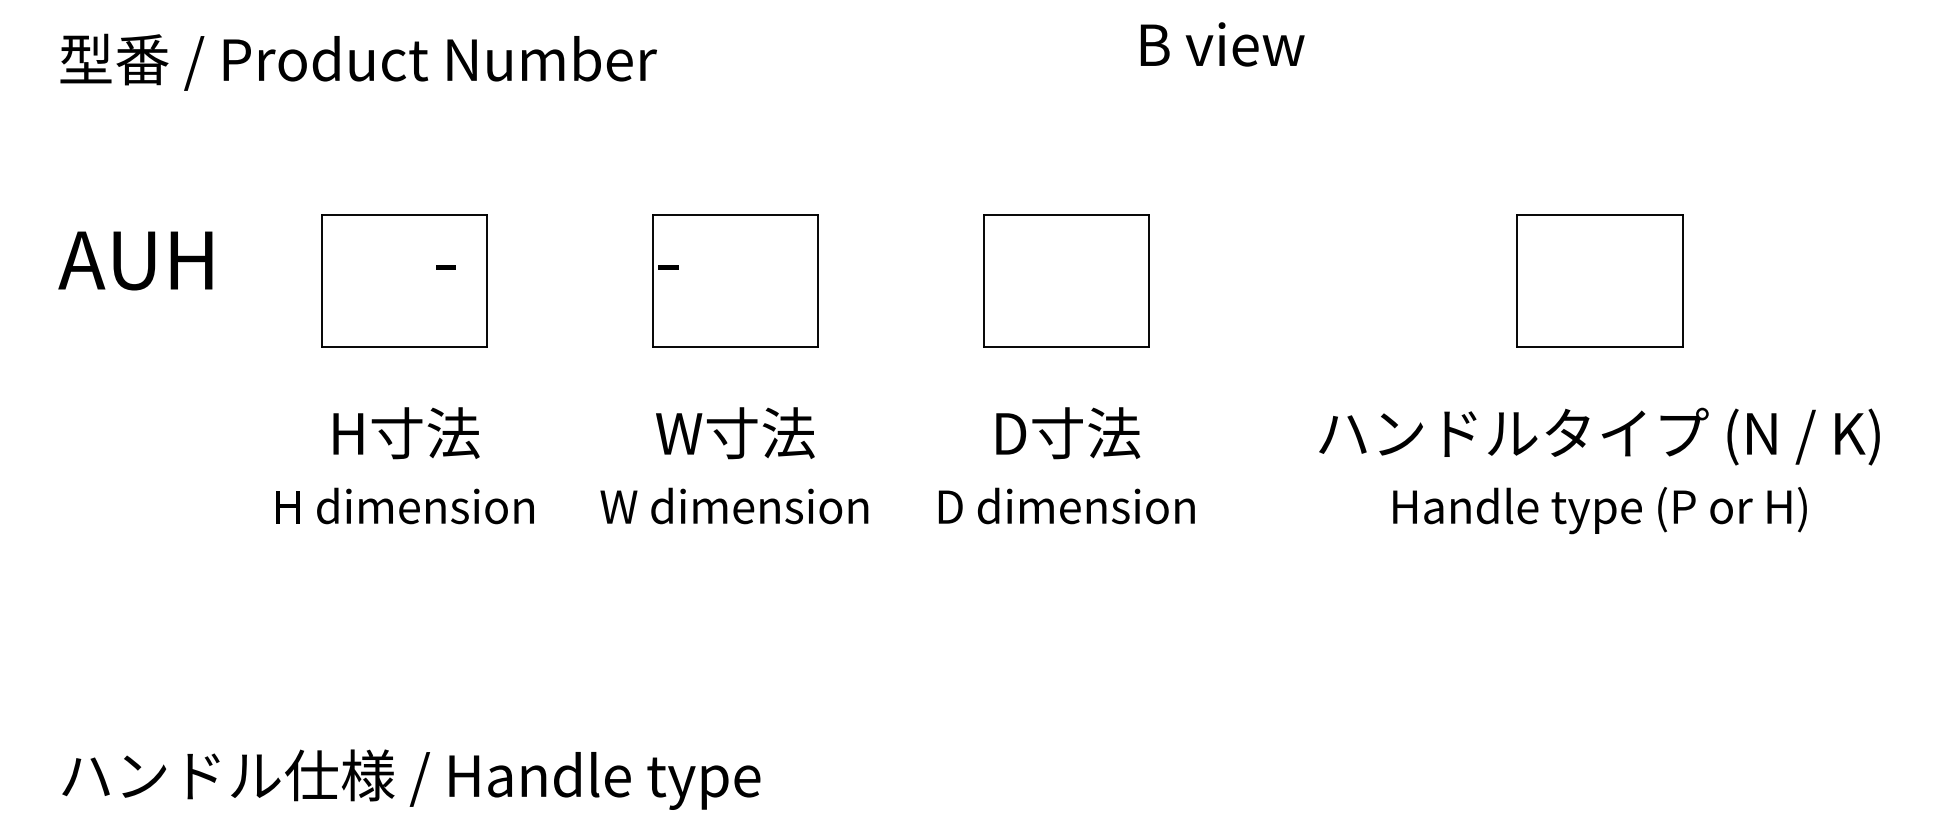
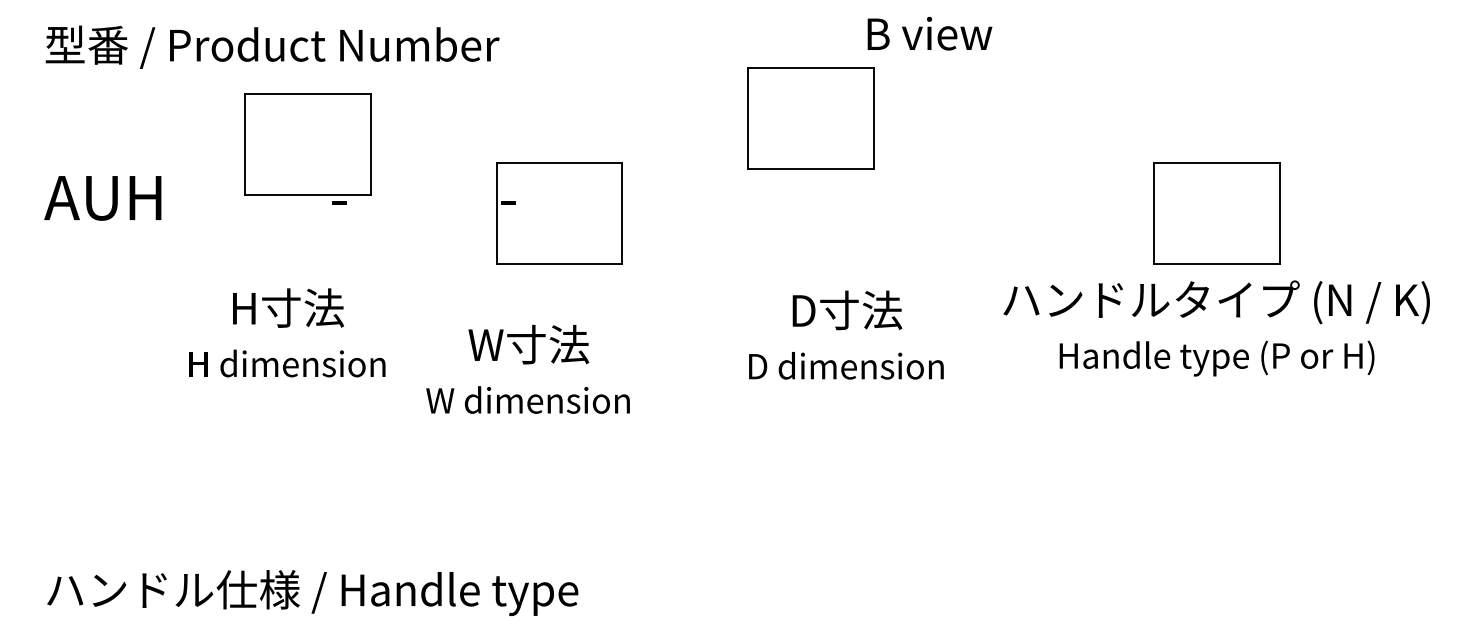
part: (404, 280) -> (307, 144), moved
part: (1066, 280) -> (811, 118), moved
text: (404, 465) -> (286, 332), moved
text: (734, 465) -> (528, 369), moved
text: (1066, 465) -> (846, 334), moved
text: (1599, 470) -> (1216, 328), moved

